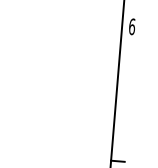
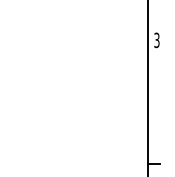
text: (131, 26) -> (156, 40), 6 -> 3

